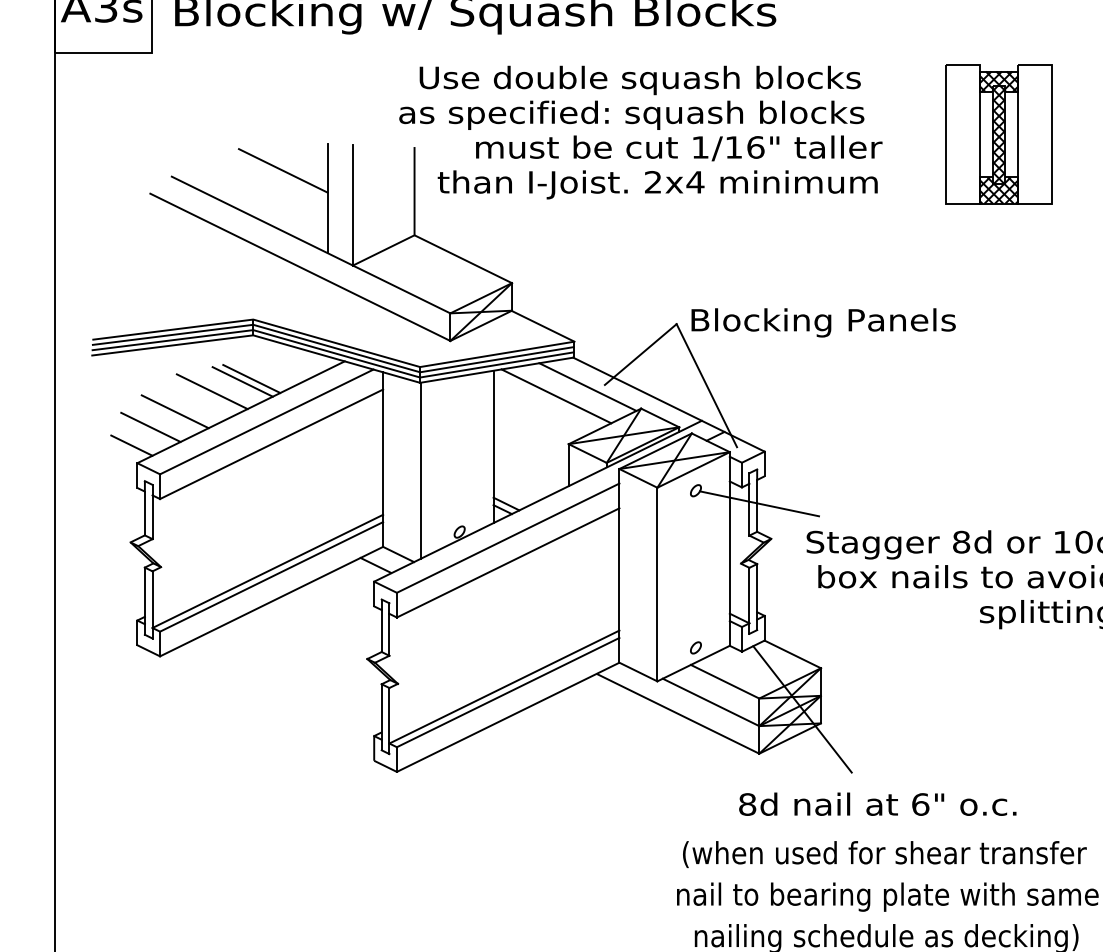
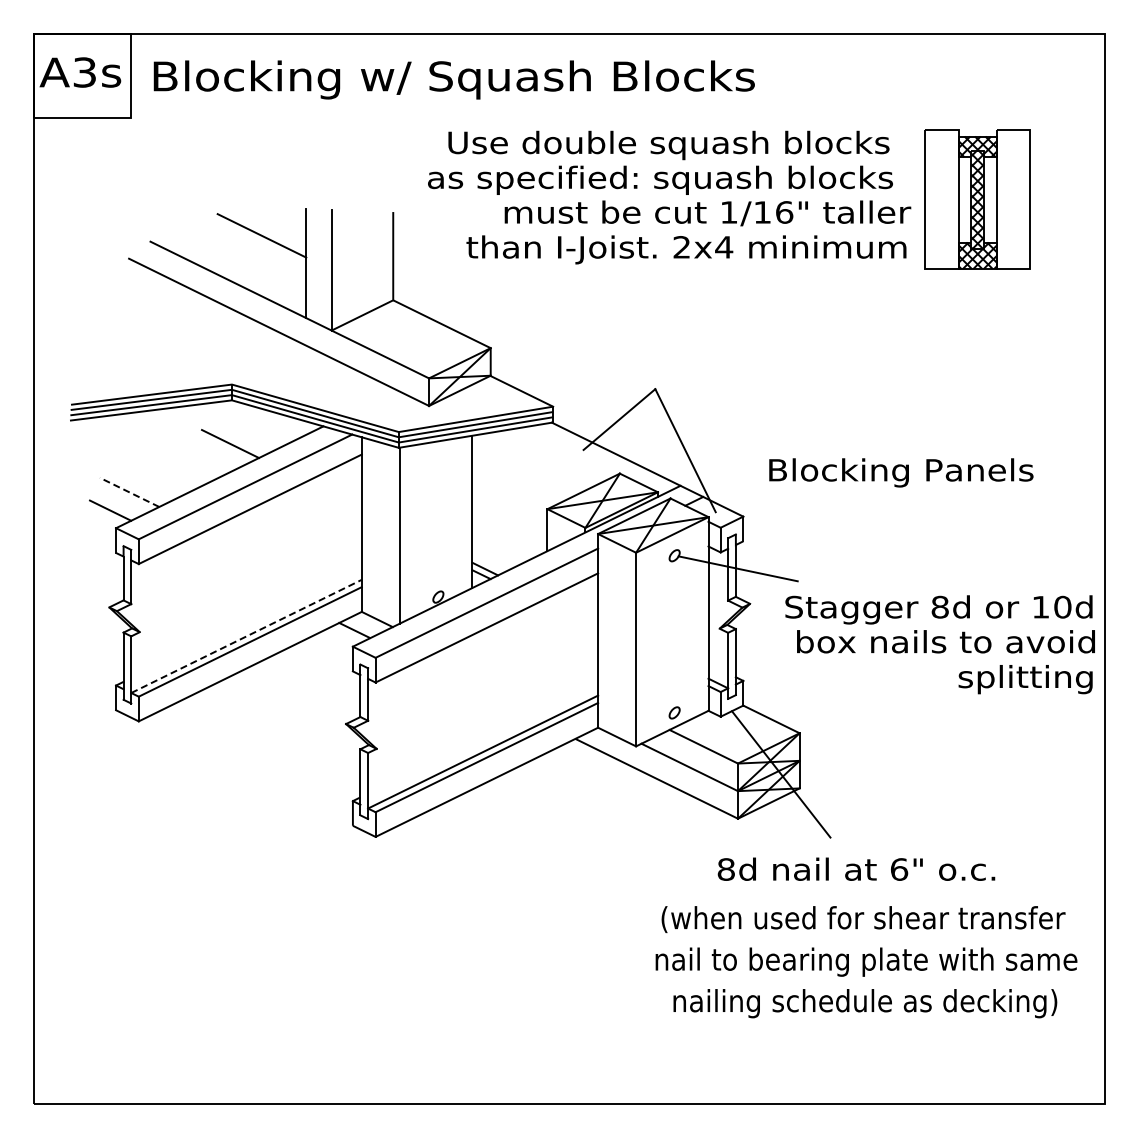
text: (640, 132) -> (669, 197), moved
text: (823, 322) -> (901, 472), moved
line: (242, 381) -> (221, 446), removed
line: (587, 386) -> (566, 451), removed
line: (211, 391) -> (190, 456), removed
line: (556, 396) -> (535, 461), removed
line: (174, 411) -> (153, 476), removed
line: (150, 427) -> (129, 492), solid -> dashed
line: (268, 571) -> (247, 636), solid -> dashed

